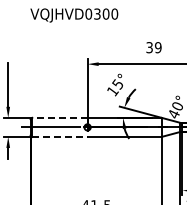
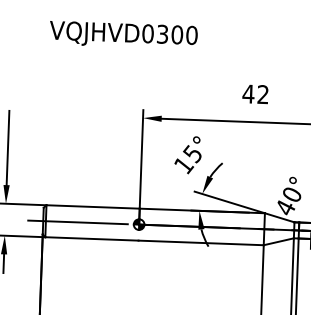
text: (153, 47) -> (255, 94), 39 -> 42
line: (59, 117) -> (92, 206), dashed -> solid
line: (59, 136) -> (91, 238), dashed -> solid

